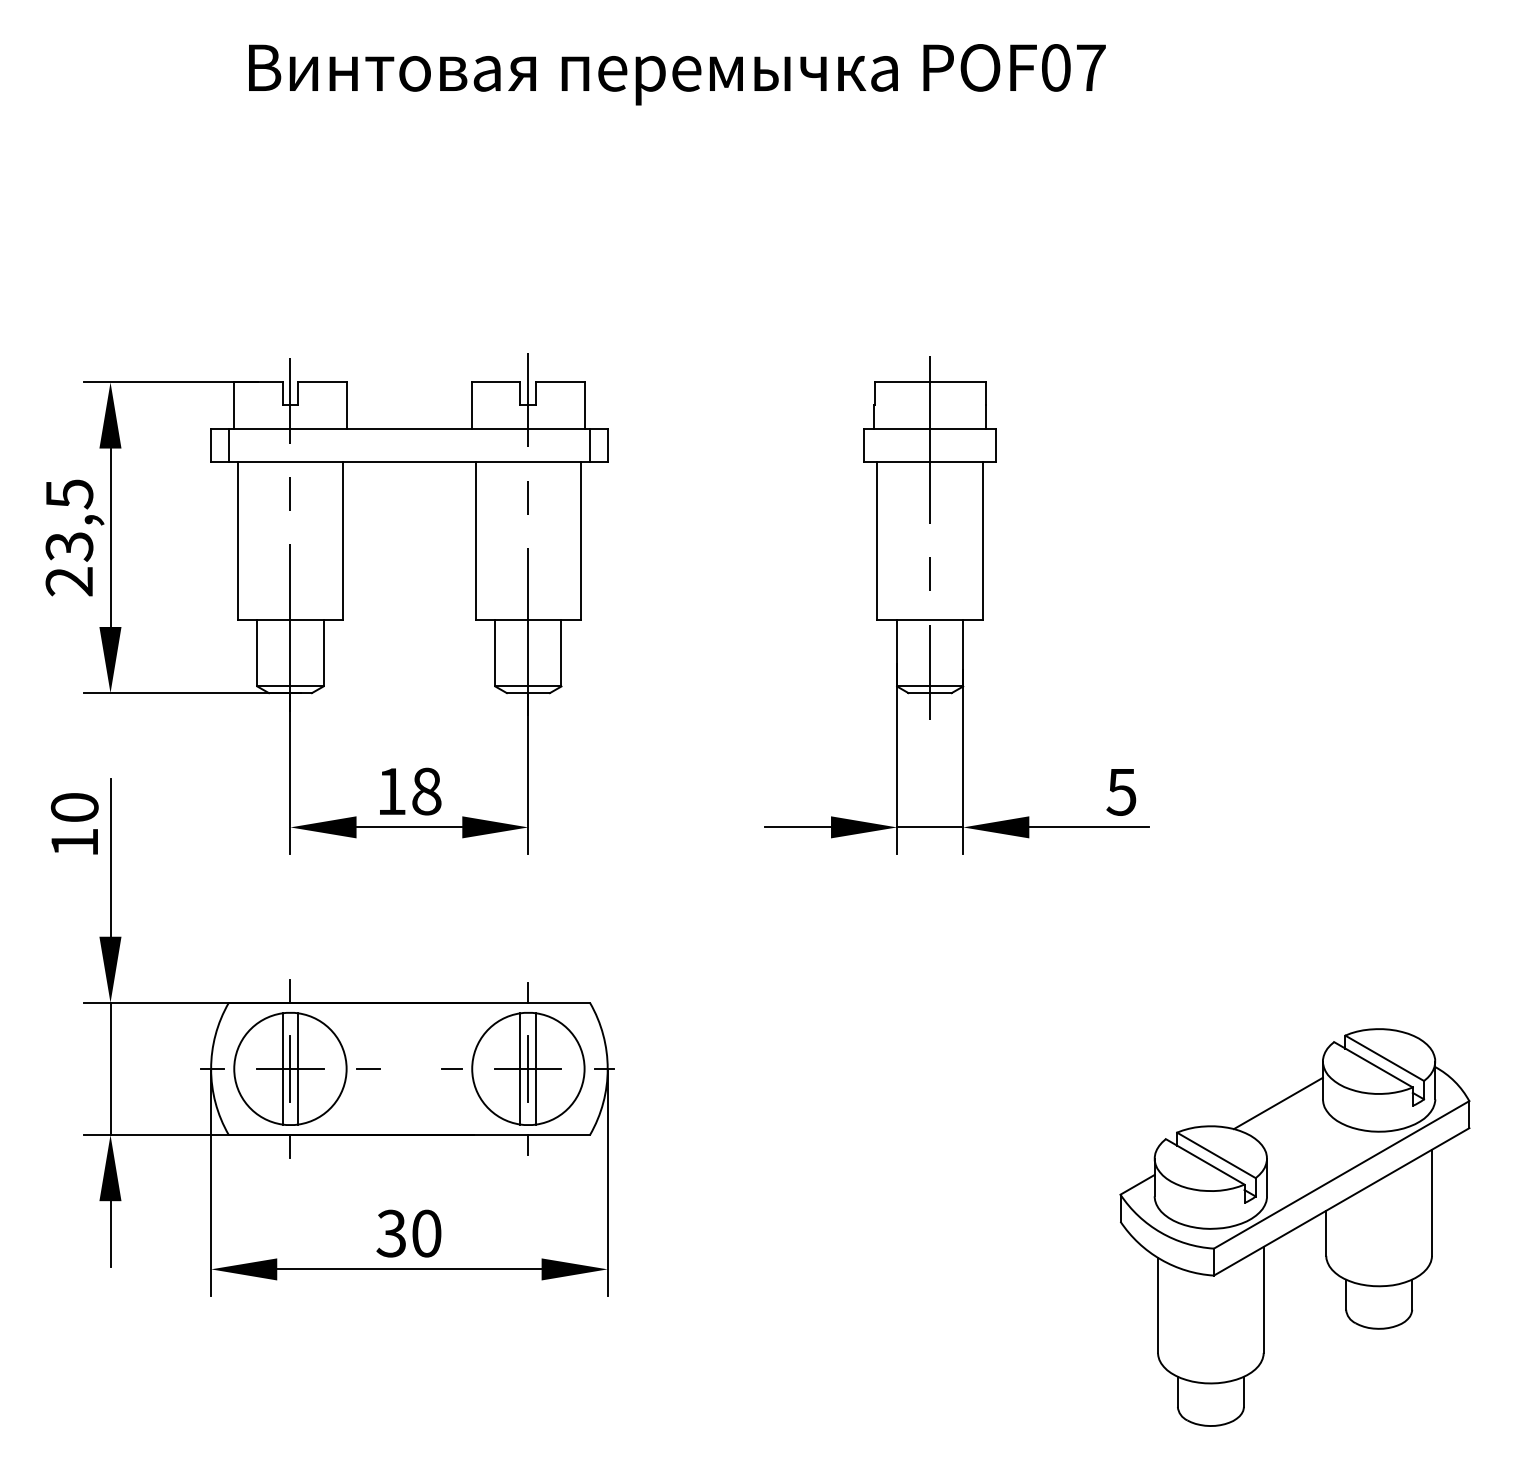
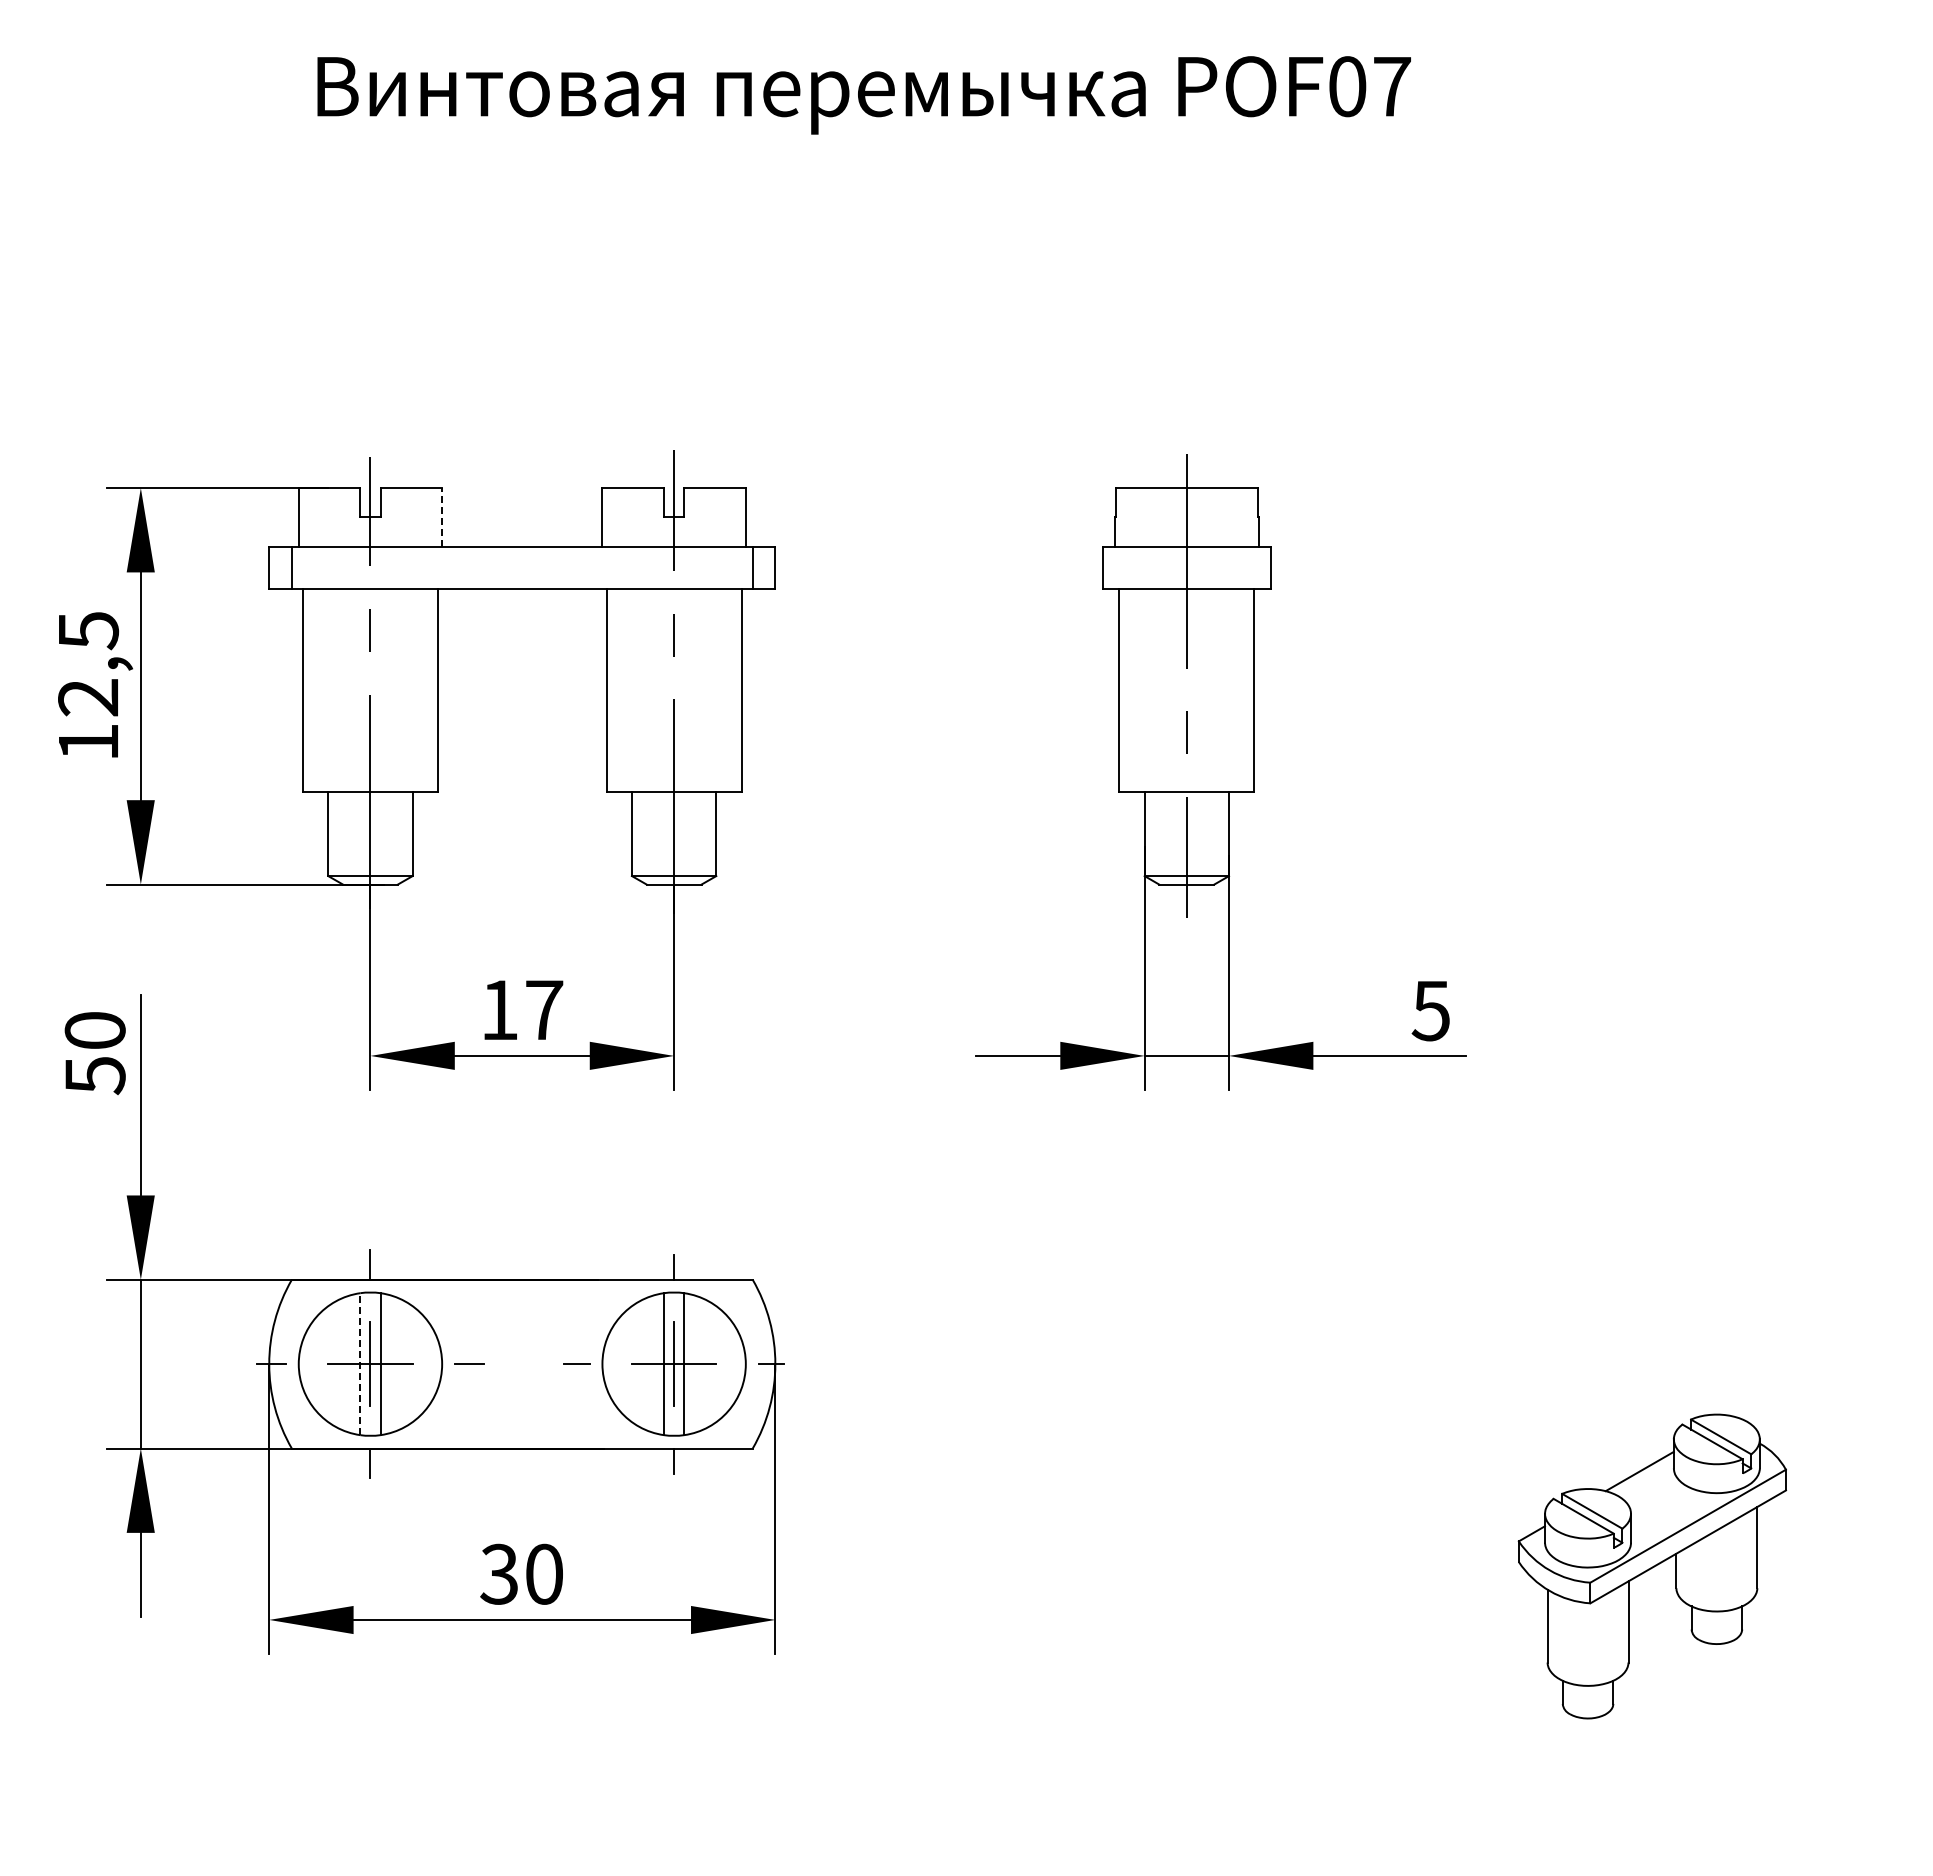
line: (346, 405) -> (442, 517), solid -> dashed
text: (69, 564) -> (88, 720), 23,5 -> 12,5
text: (426, 791) -> (544, 1009), 18 -> 17
text: (74, 843) -> (95, 1076), 10 -> 50
line: (282, 1068) -> (360, 1363), solid -> dashed
part: (1295, 1227) -> (1652, 1566), size x0.6

